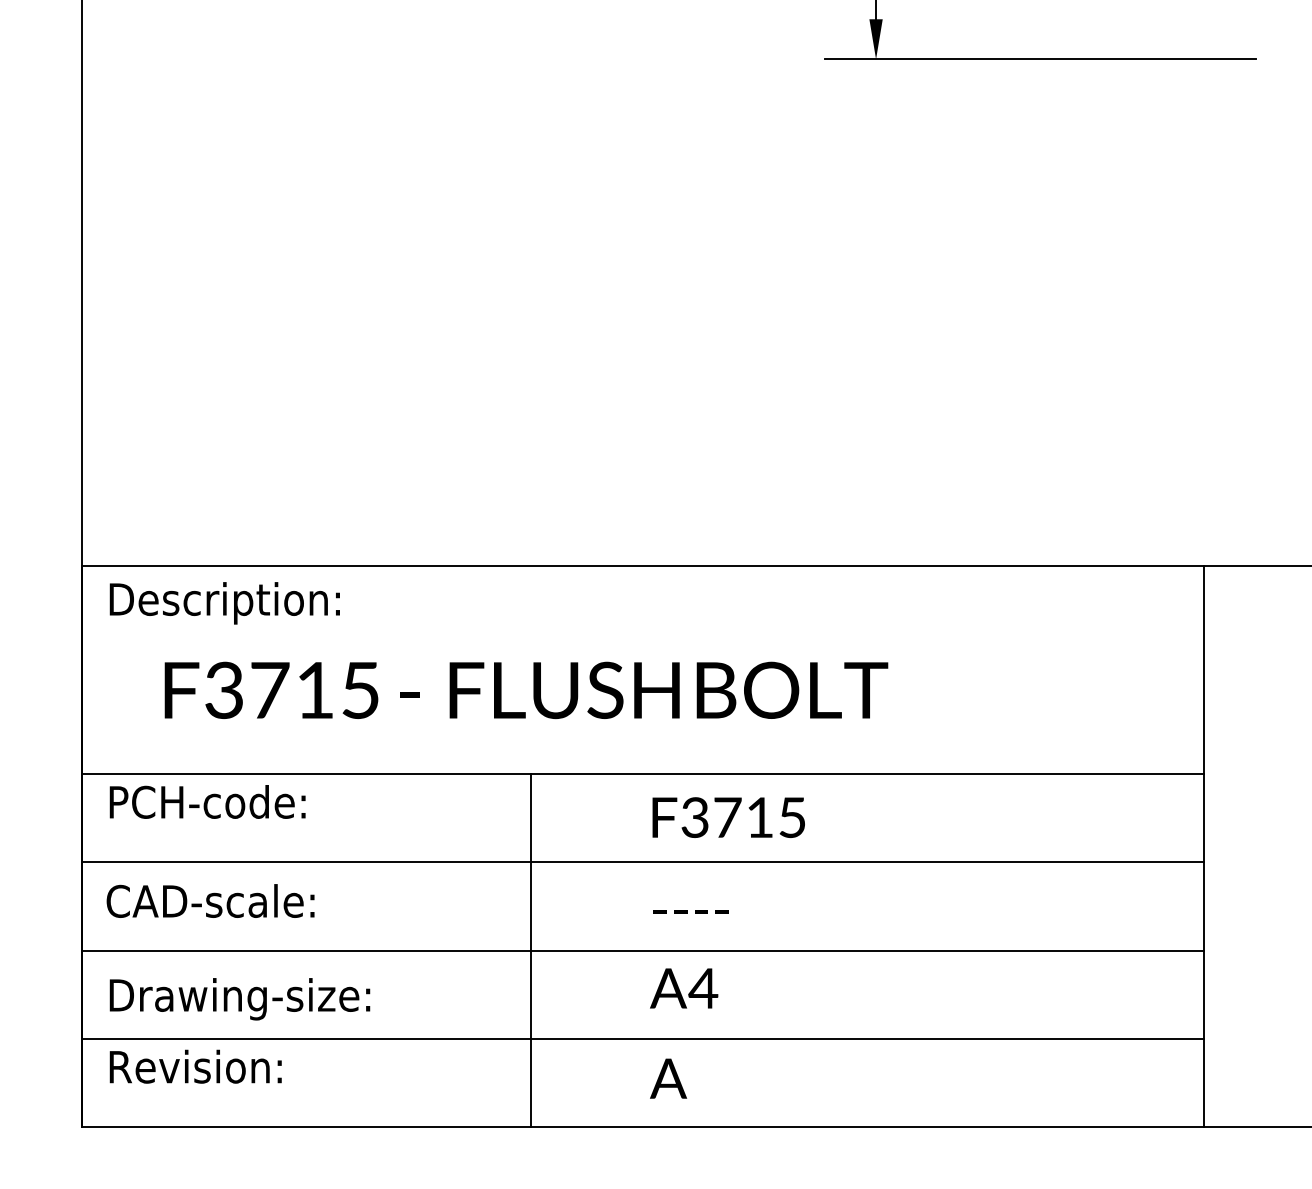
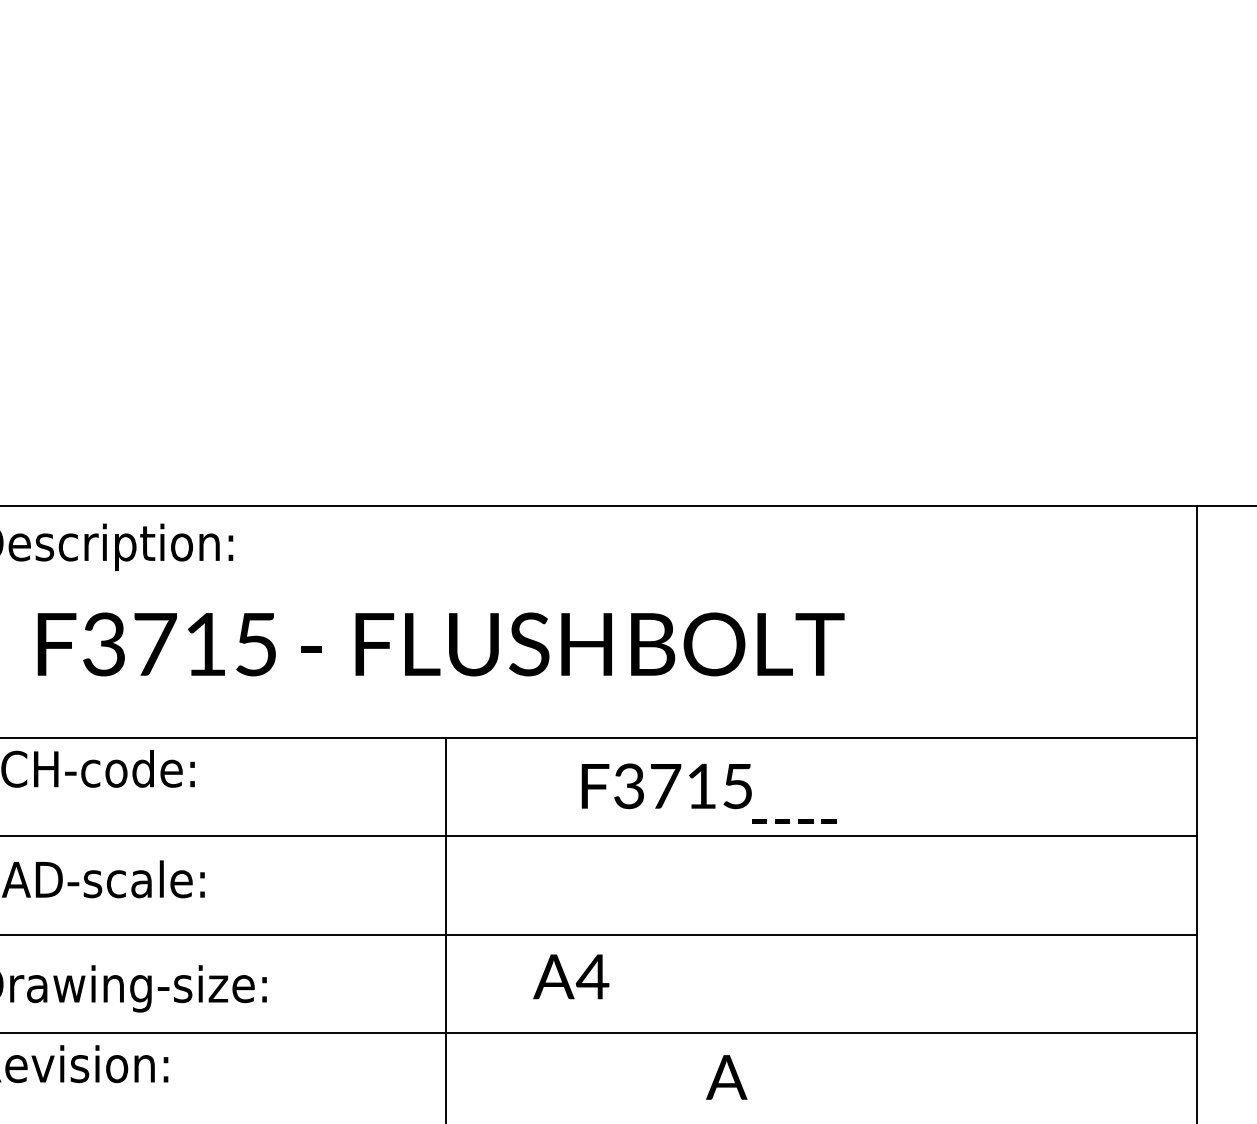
text: (690, 911) -> (793, 820), moved
text: (684, 988) -> (571, 976), moved
text: (668, 1078) -> (726, 1077), moved

